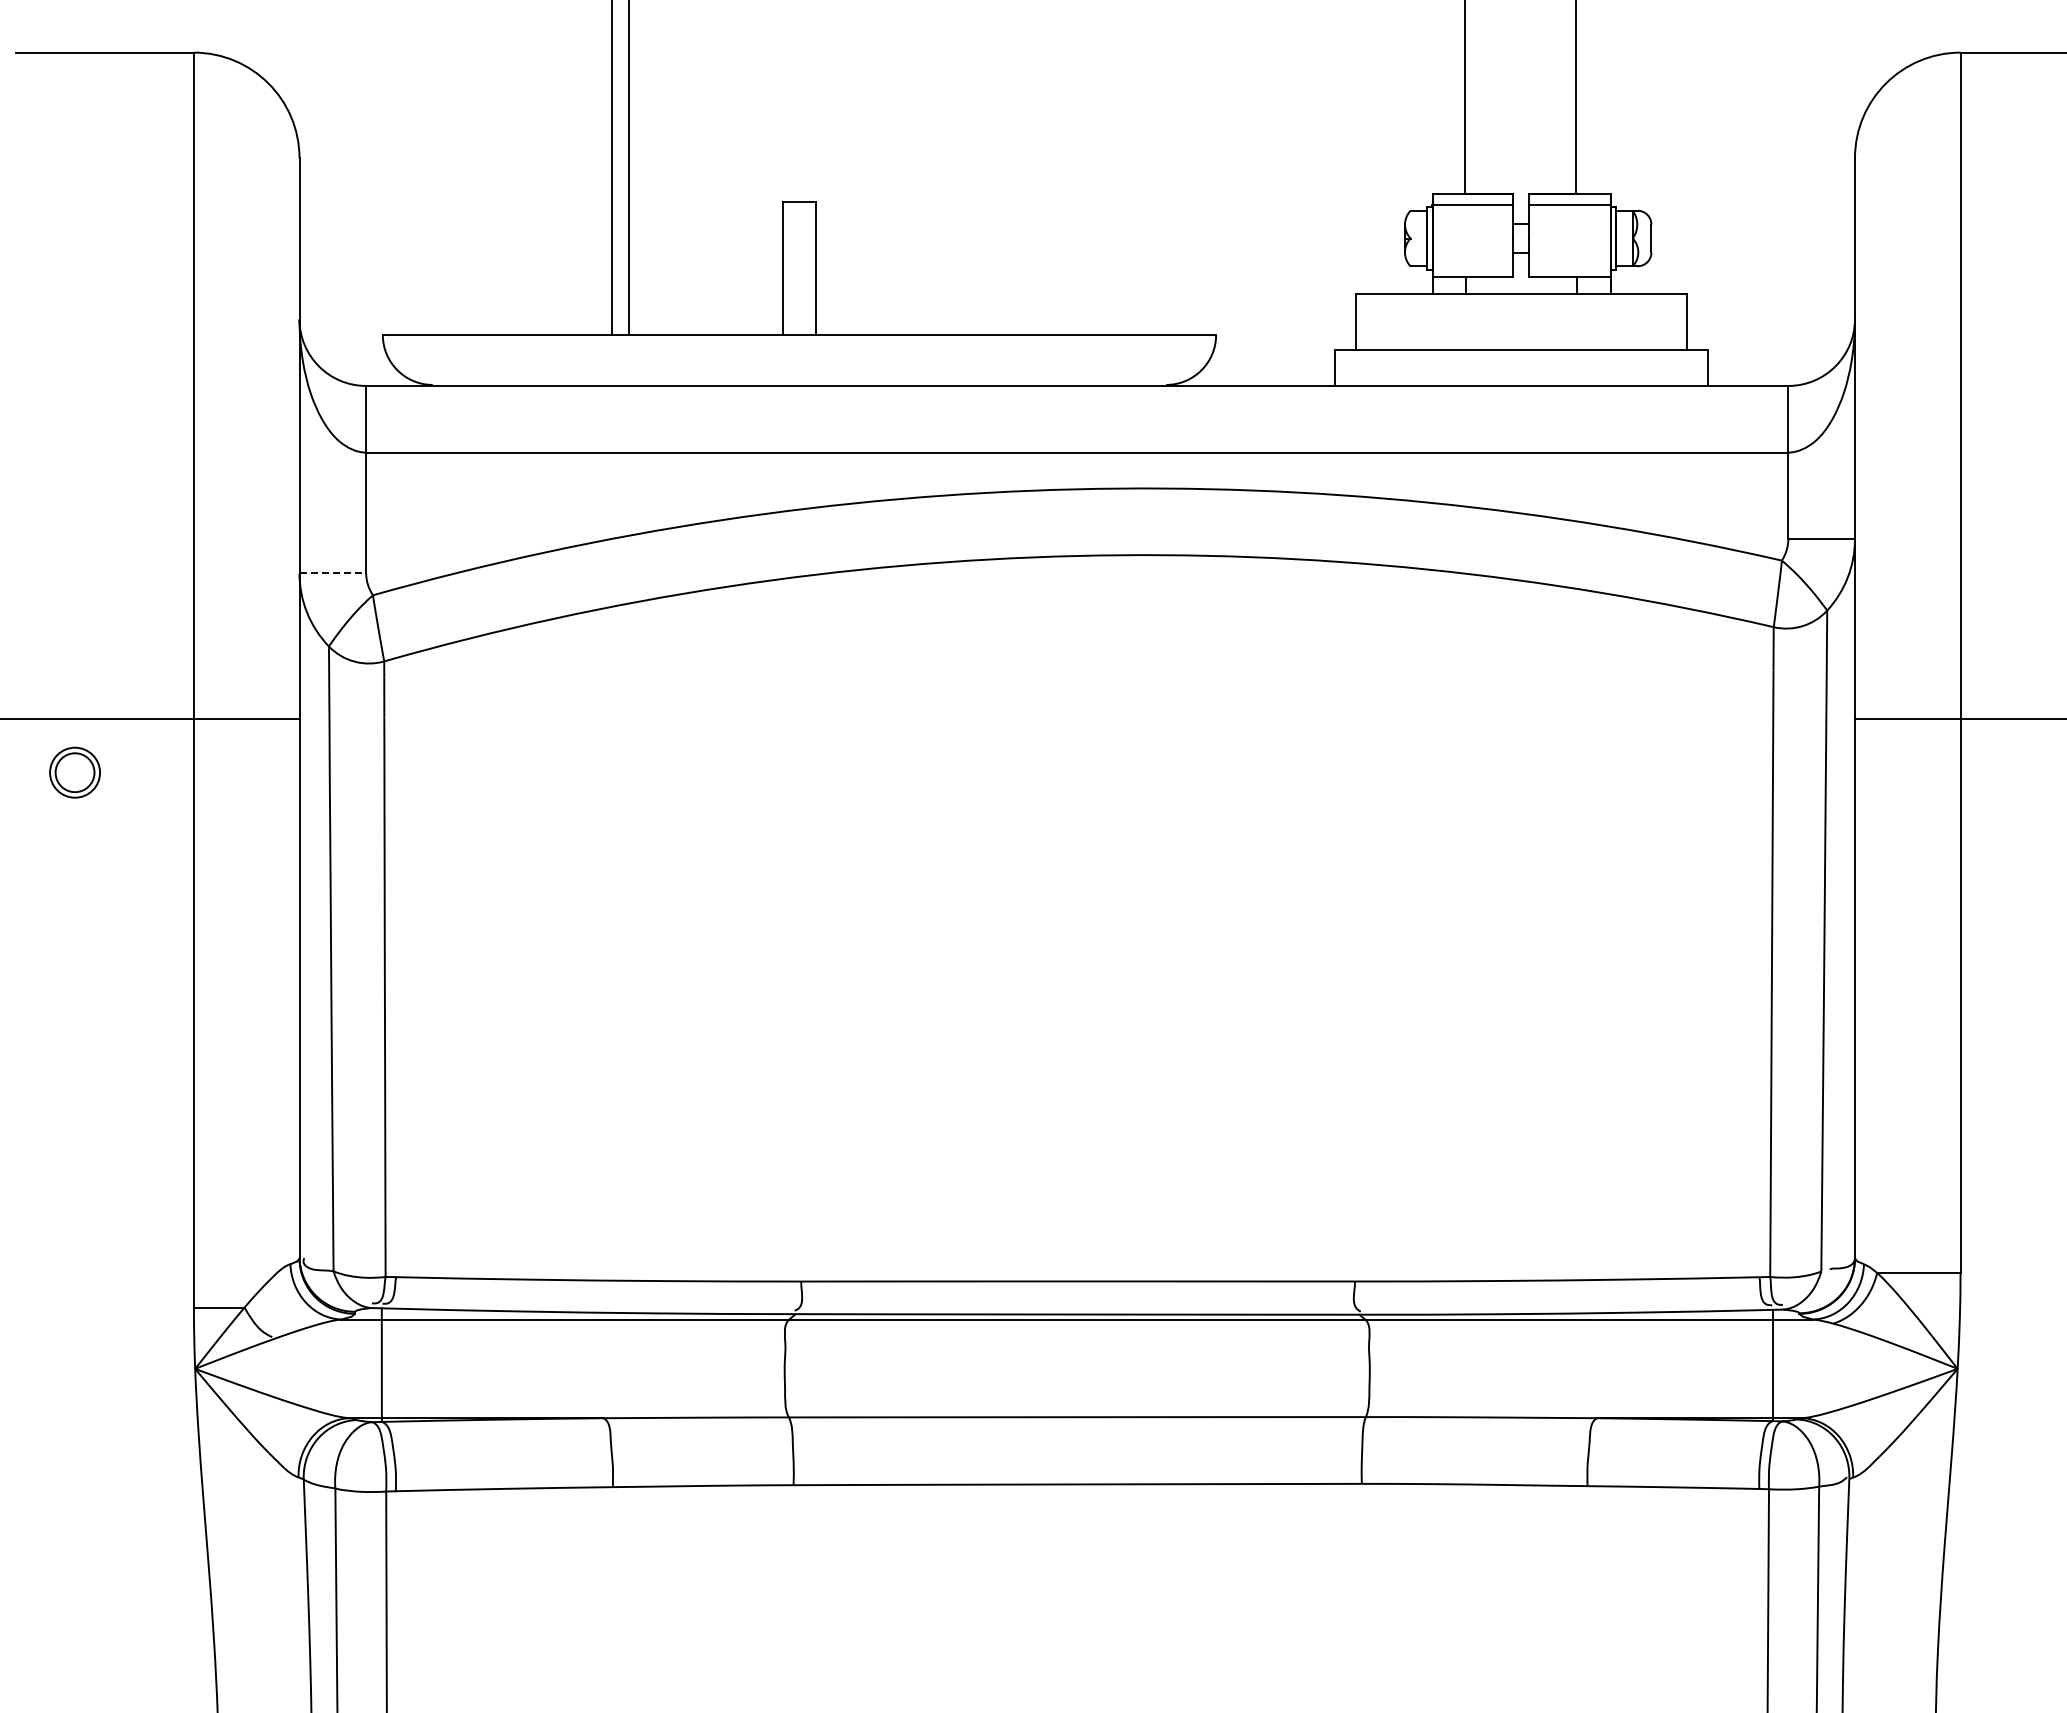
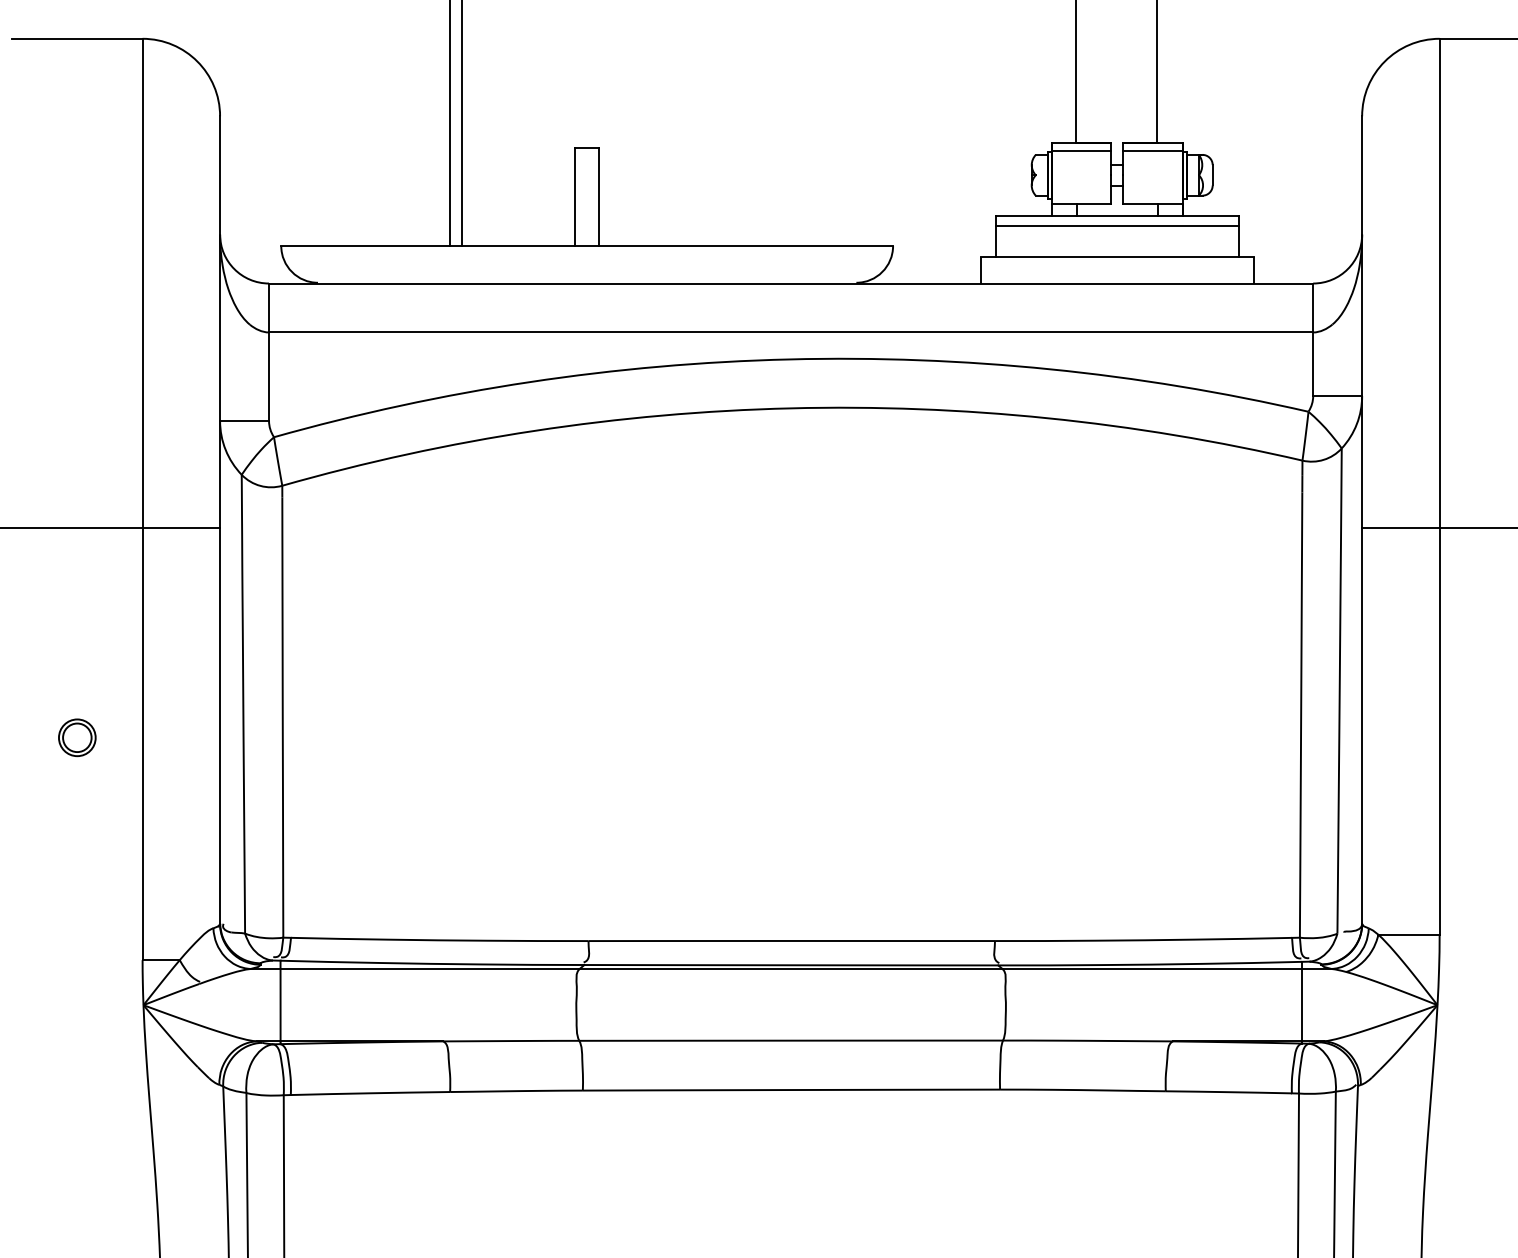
line: (1521, 307) -> (1117, 225), added
line: (333, 573) -> (245, 421), dashed -> solid
part: (74, 772) -> (76, 737), moved

